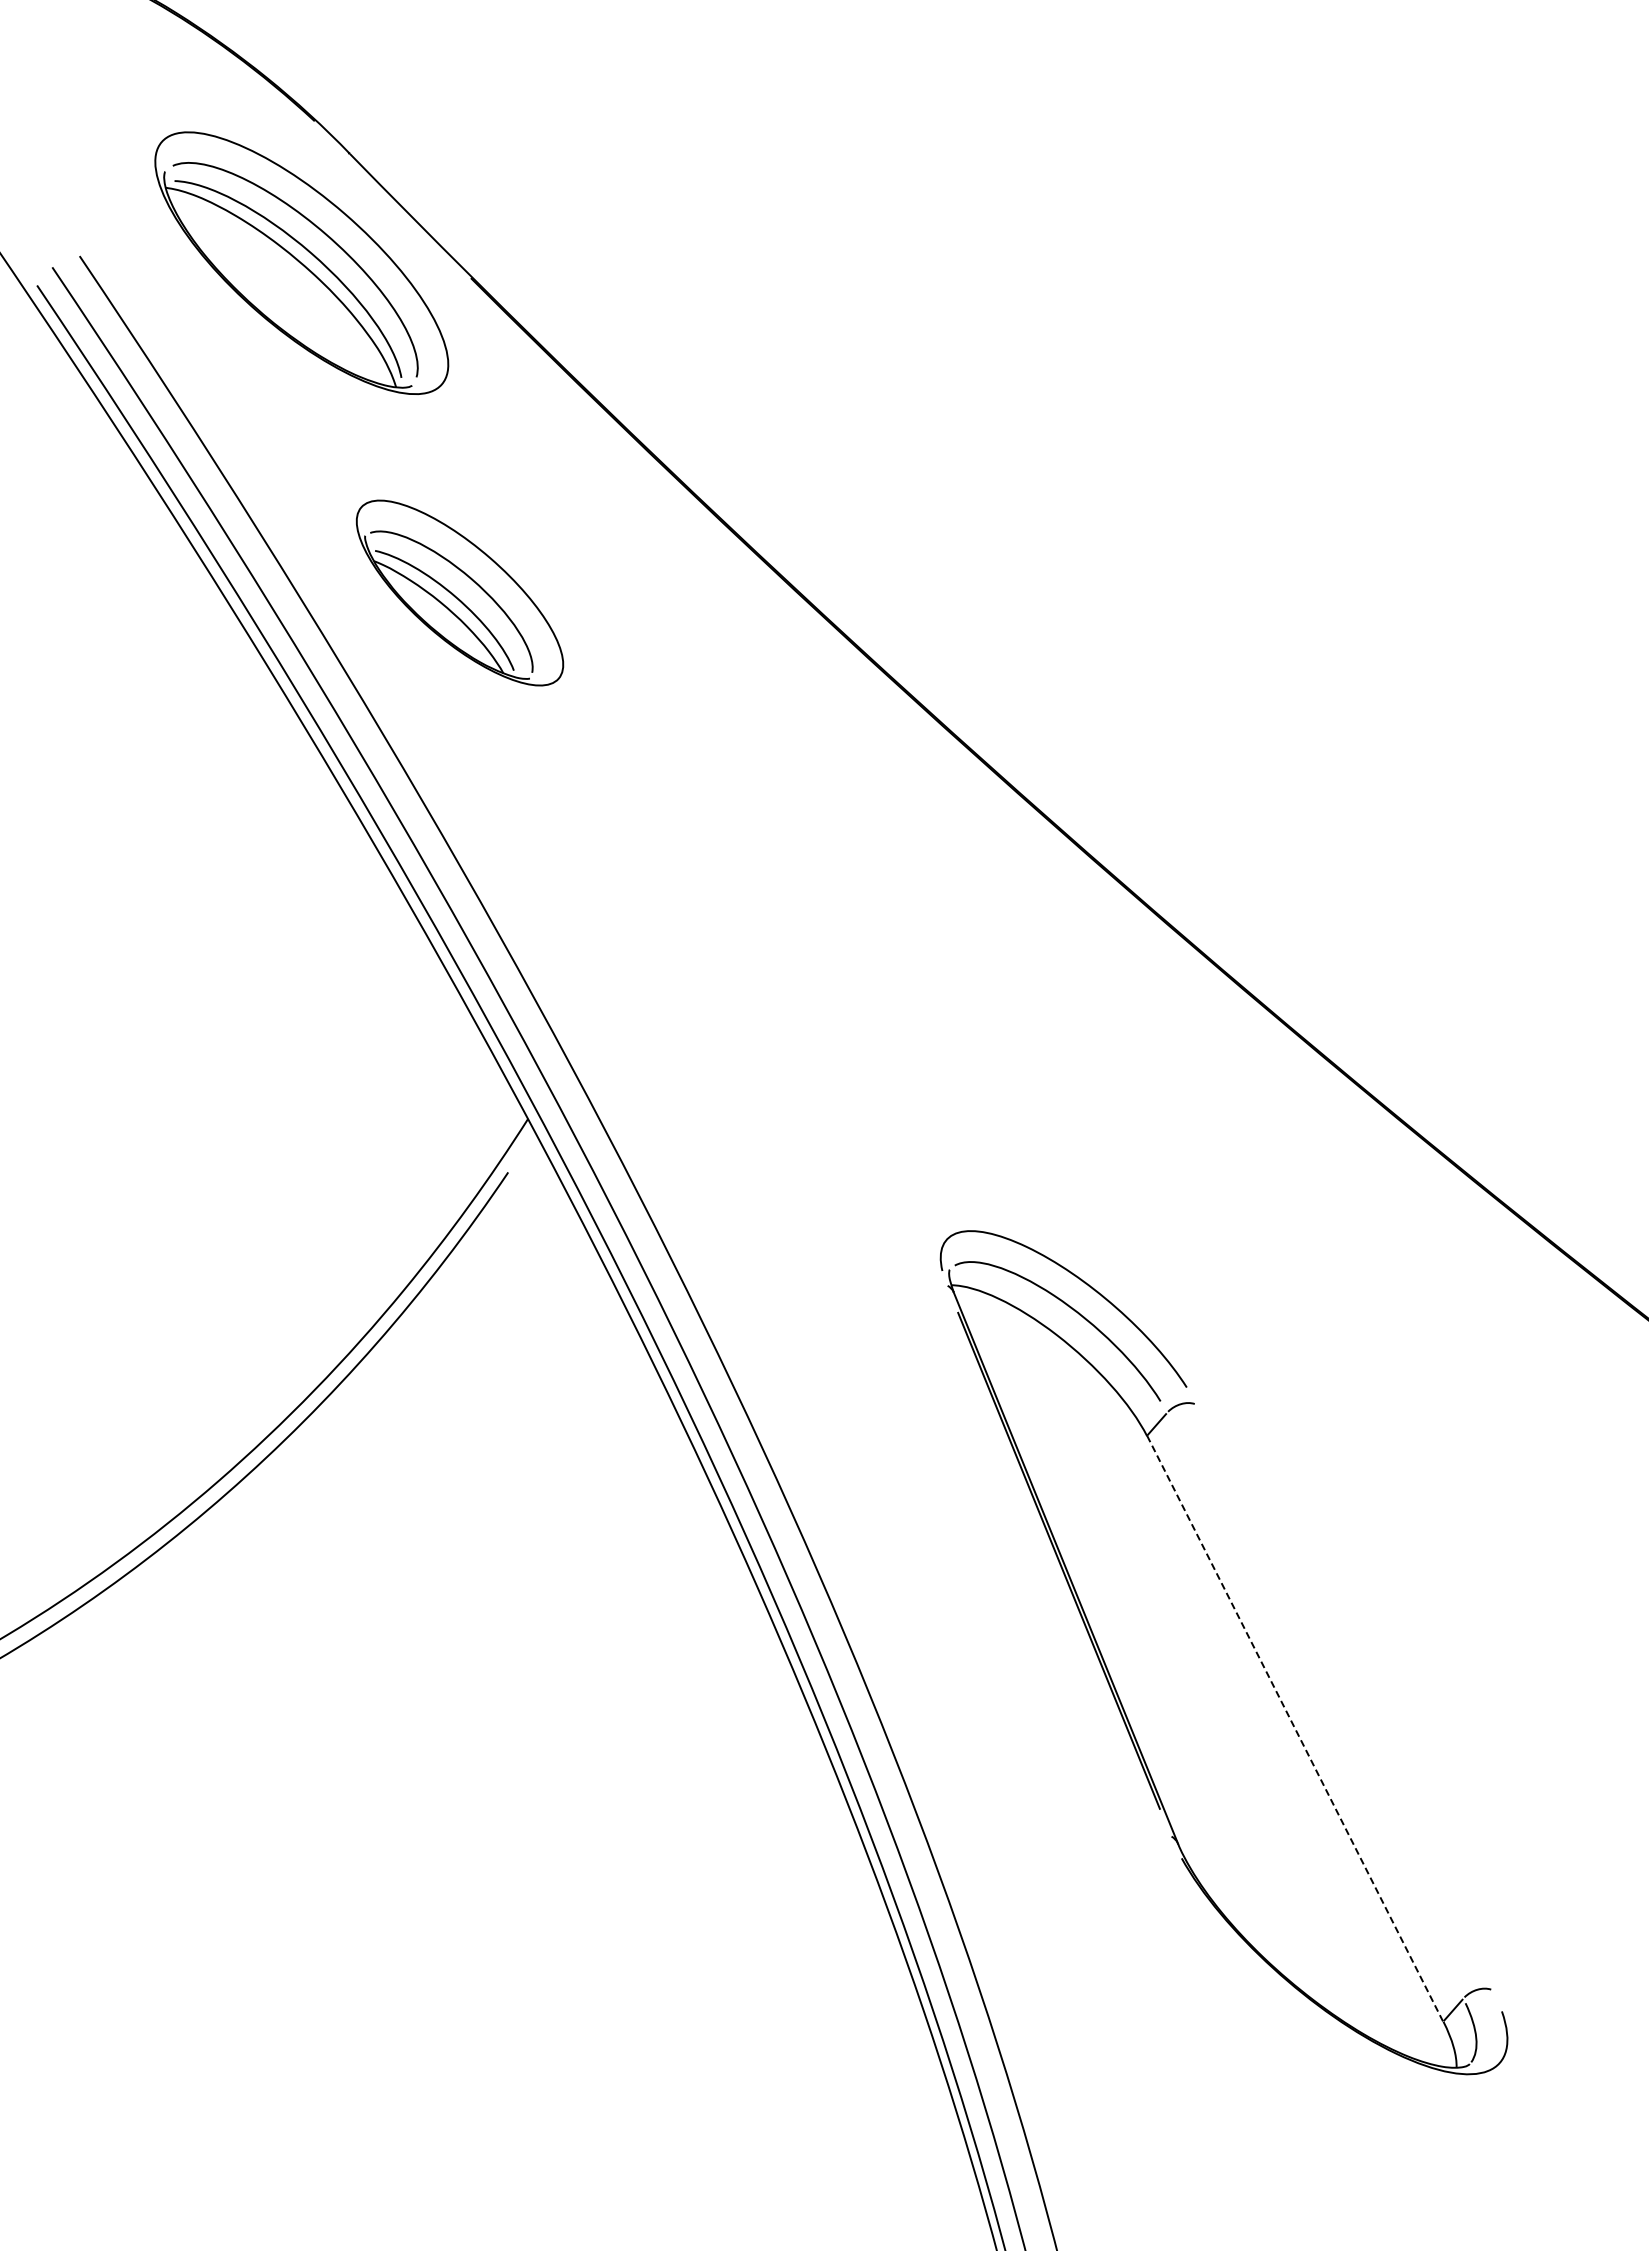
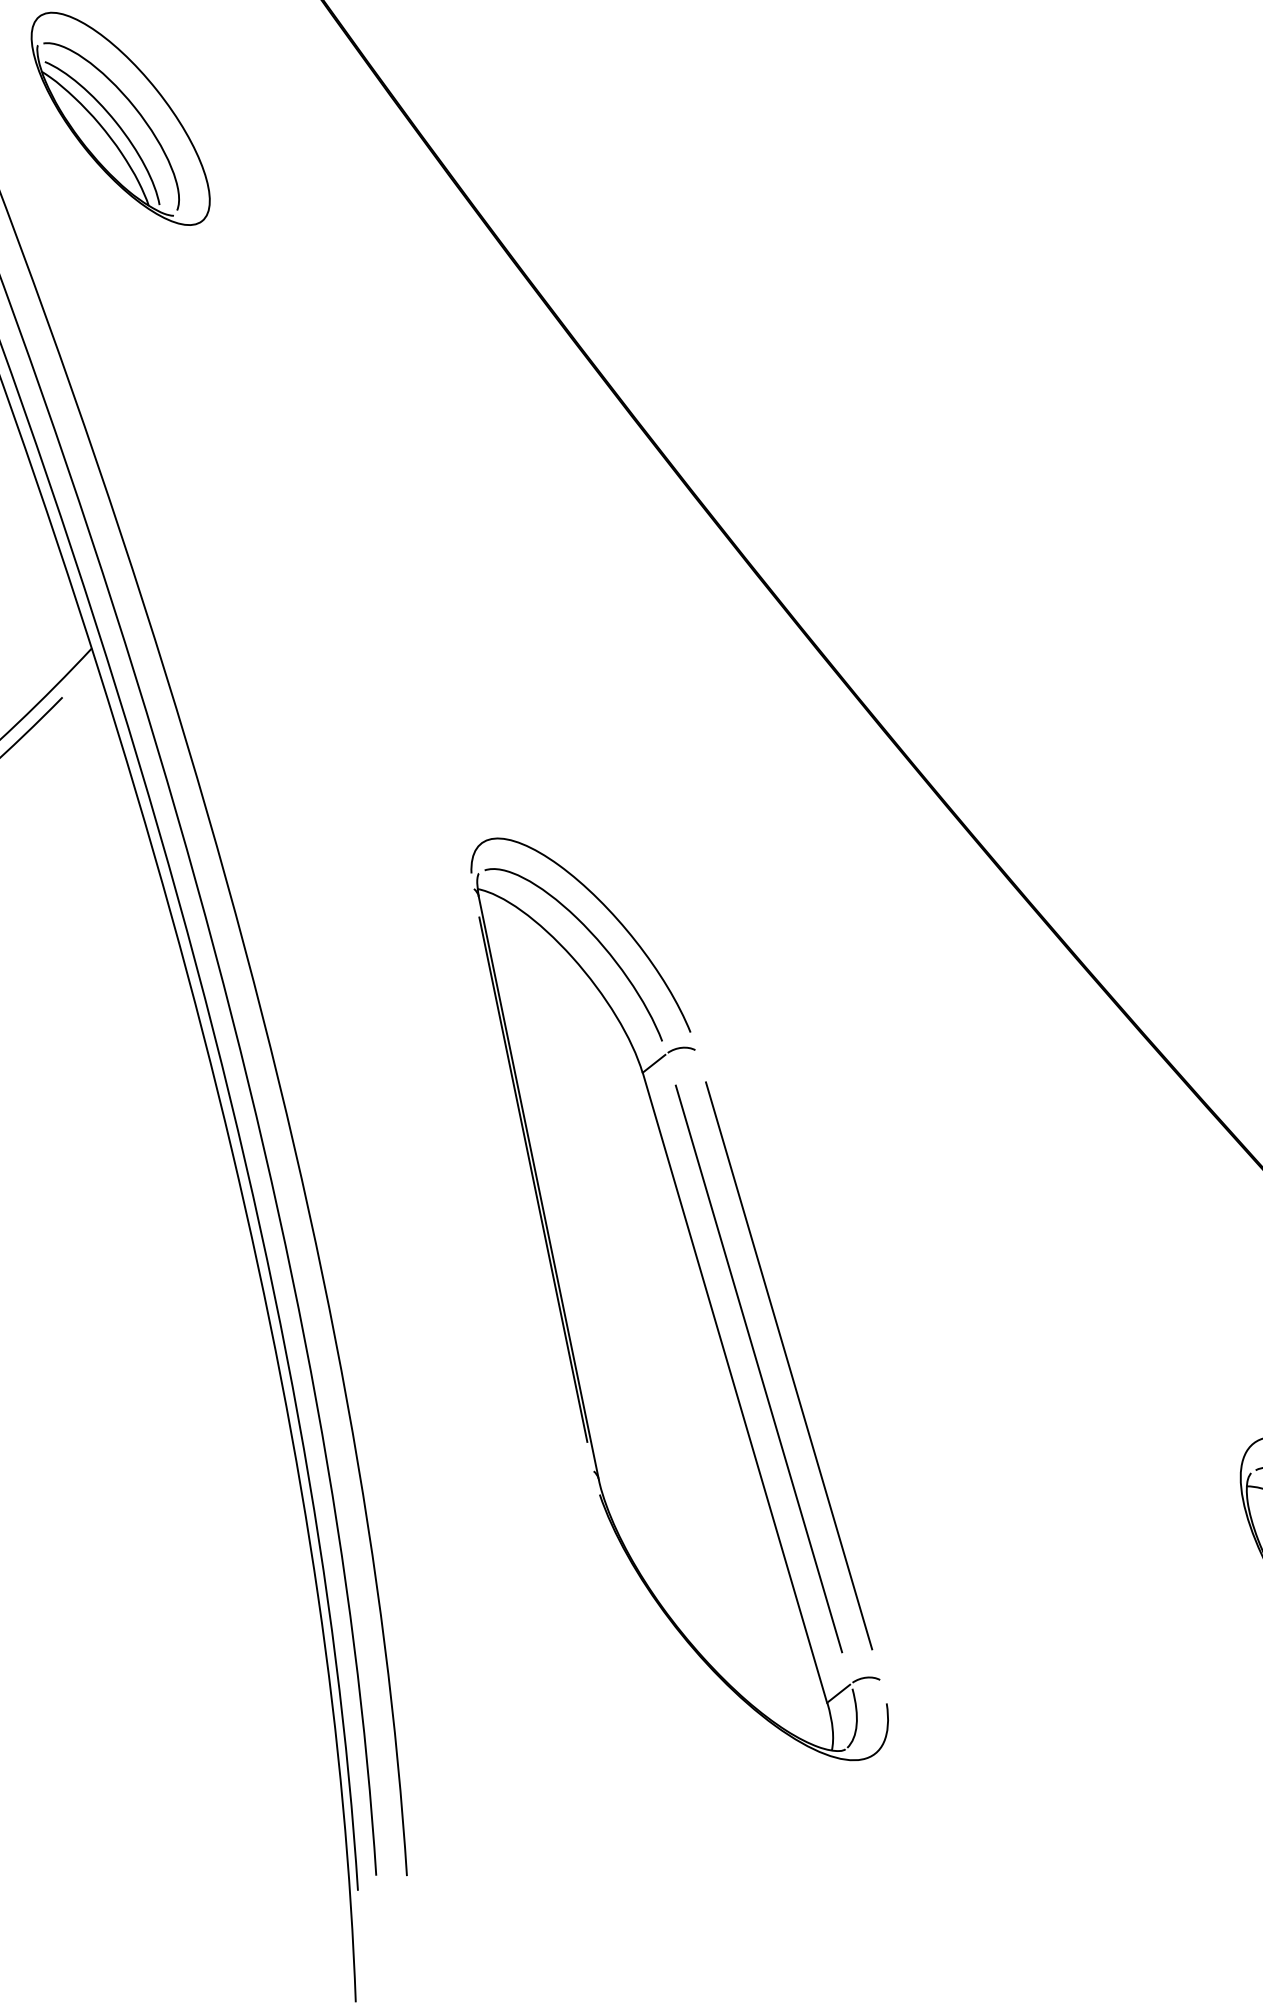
line: (1344, 1696) -> (789, 1365), added
line: (1315, 1705) -> (759, 1368), added
line: (1295, 1729) -> (735, 1388), dashed -> solid

